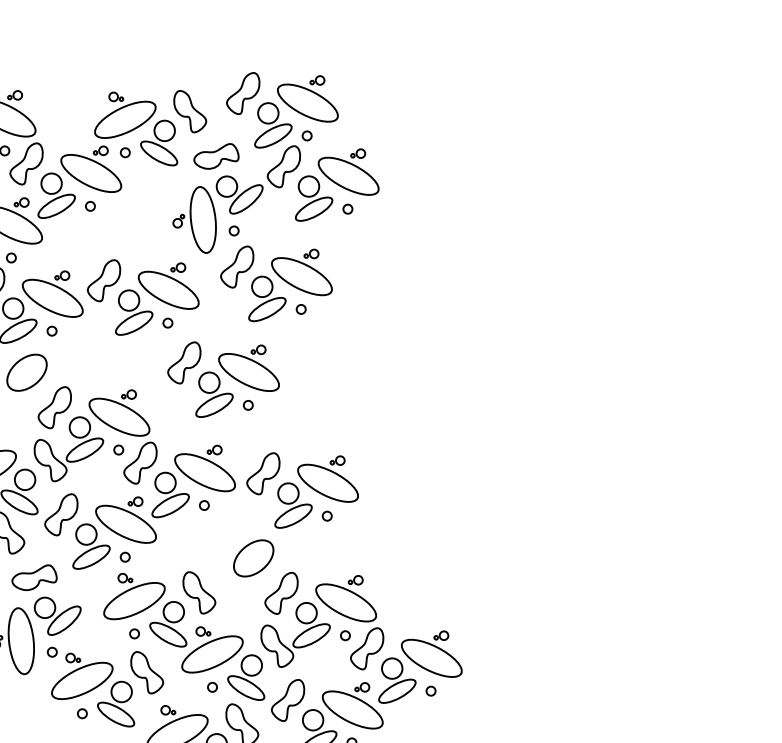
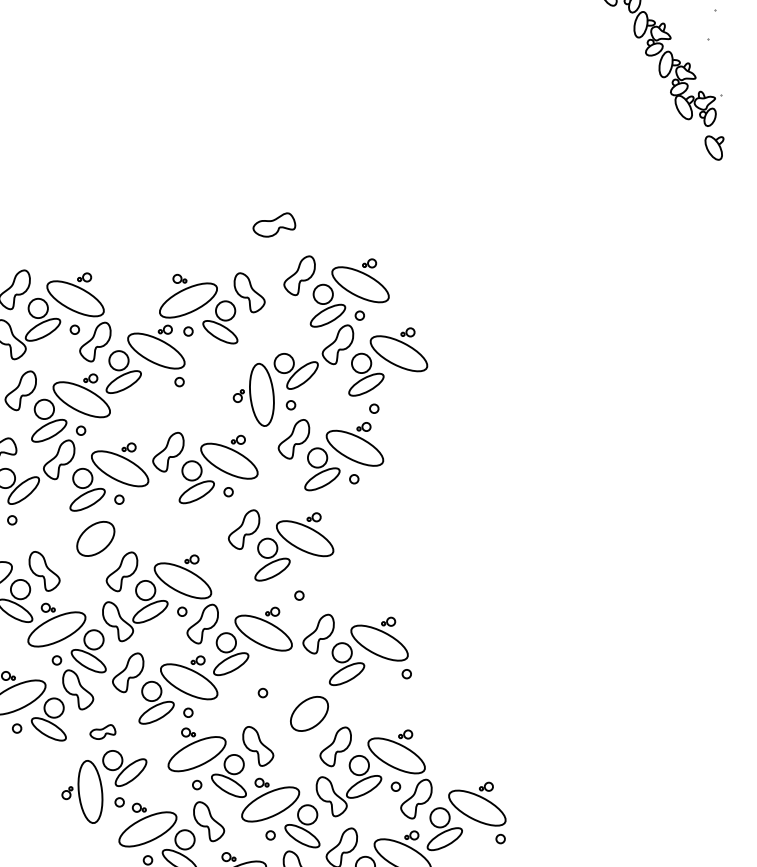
part: (216, 155) -> (274, 224), moved
circle: (90, 206) -> (179, 382), moved
circle: (348, 208) -> (374, 408), moved
circle: (248, 405) -> (299, 595), moved
circle: (203, 504) -> (262, 692), moved
circle: (326, 516) -> (406, 674), moved
part: (34, 577) -> (102, 731), size x0.6
circle: (430, 690) -> (500, 838), moved

